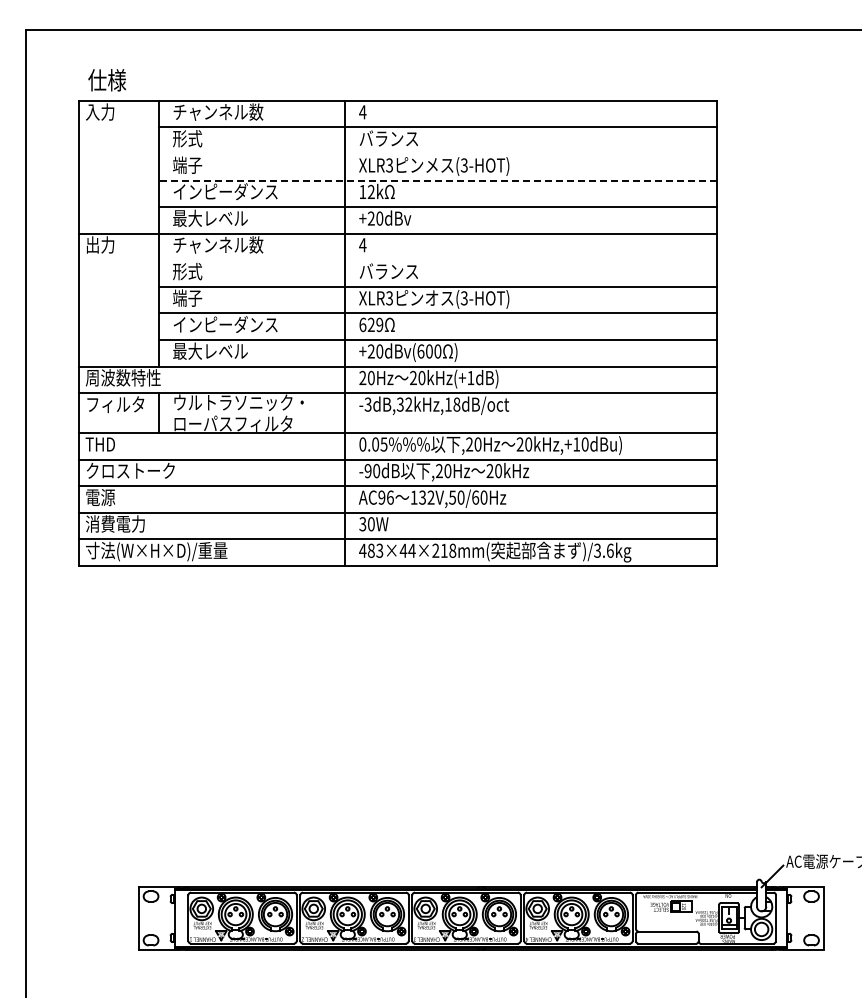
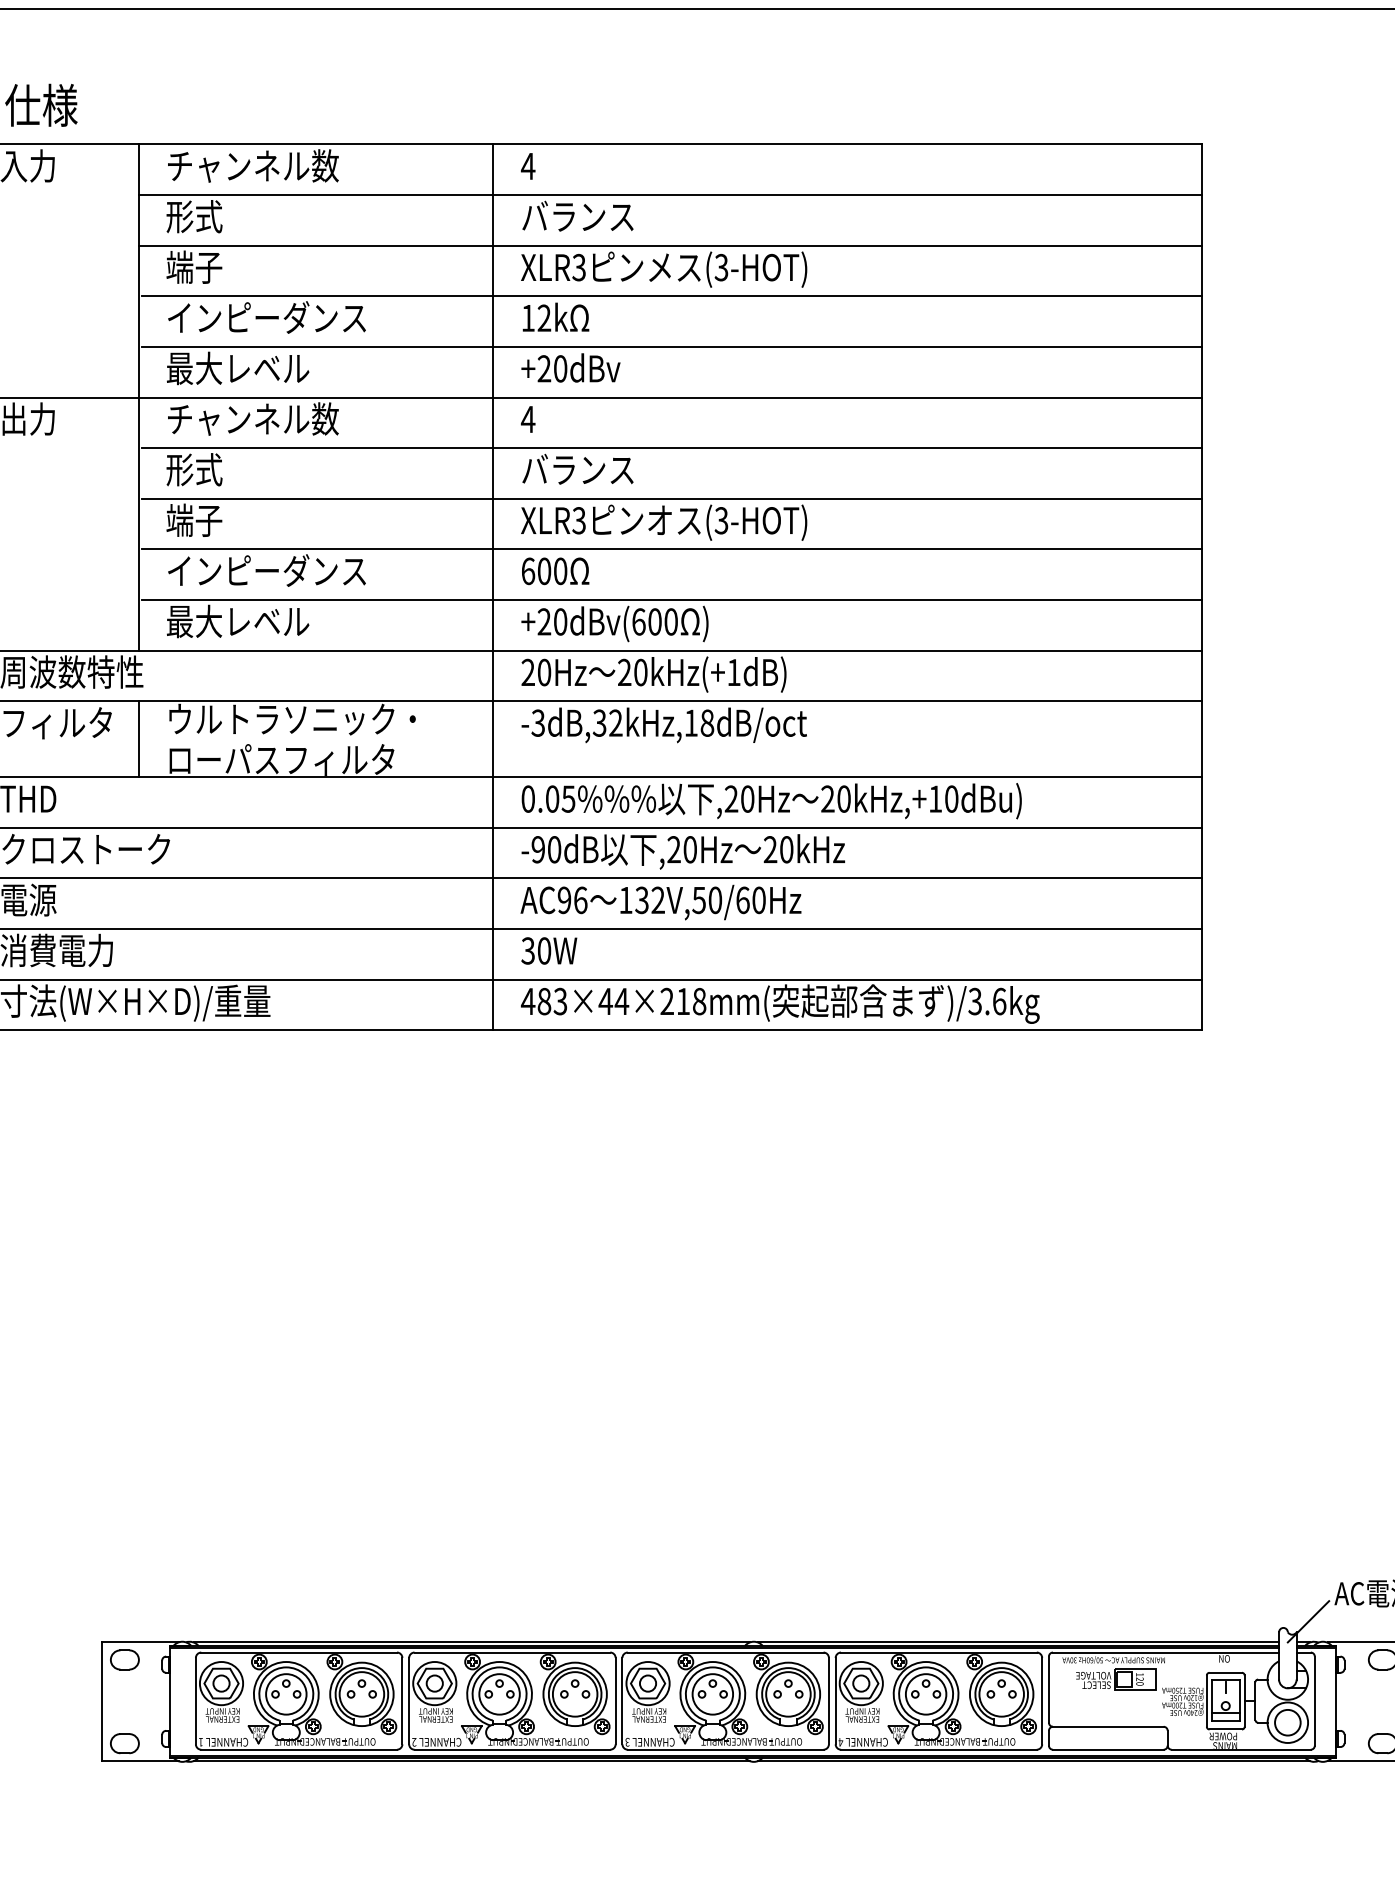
line: (437, 153) -> (670, 244), added
line: (438, 180) -> (672, 296), dashed -> solid
line: (438, 260) -> (672, 448), added
text: (375, 324) -> (552, 570), 629 -> 600

